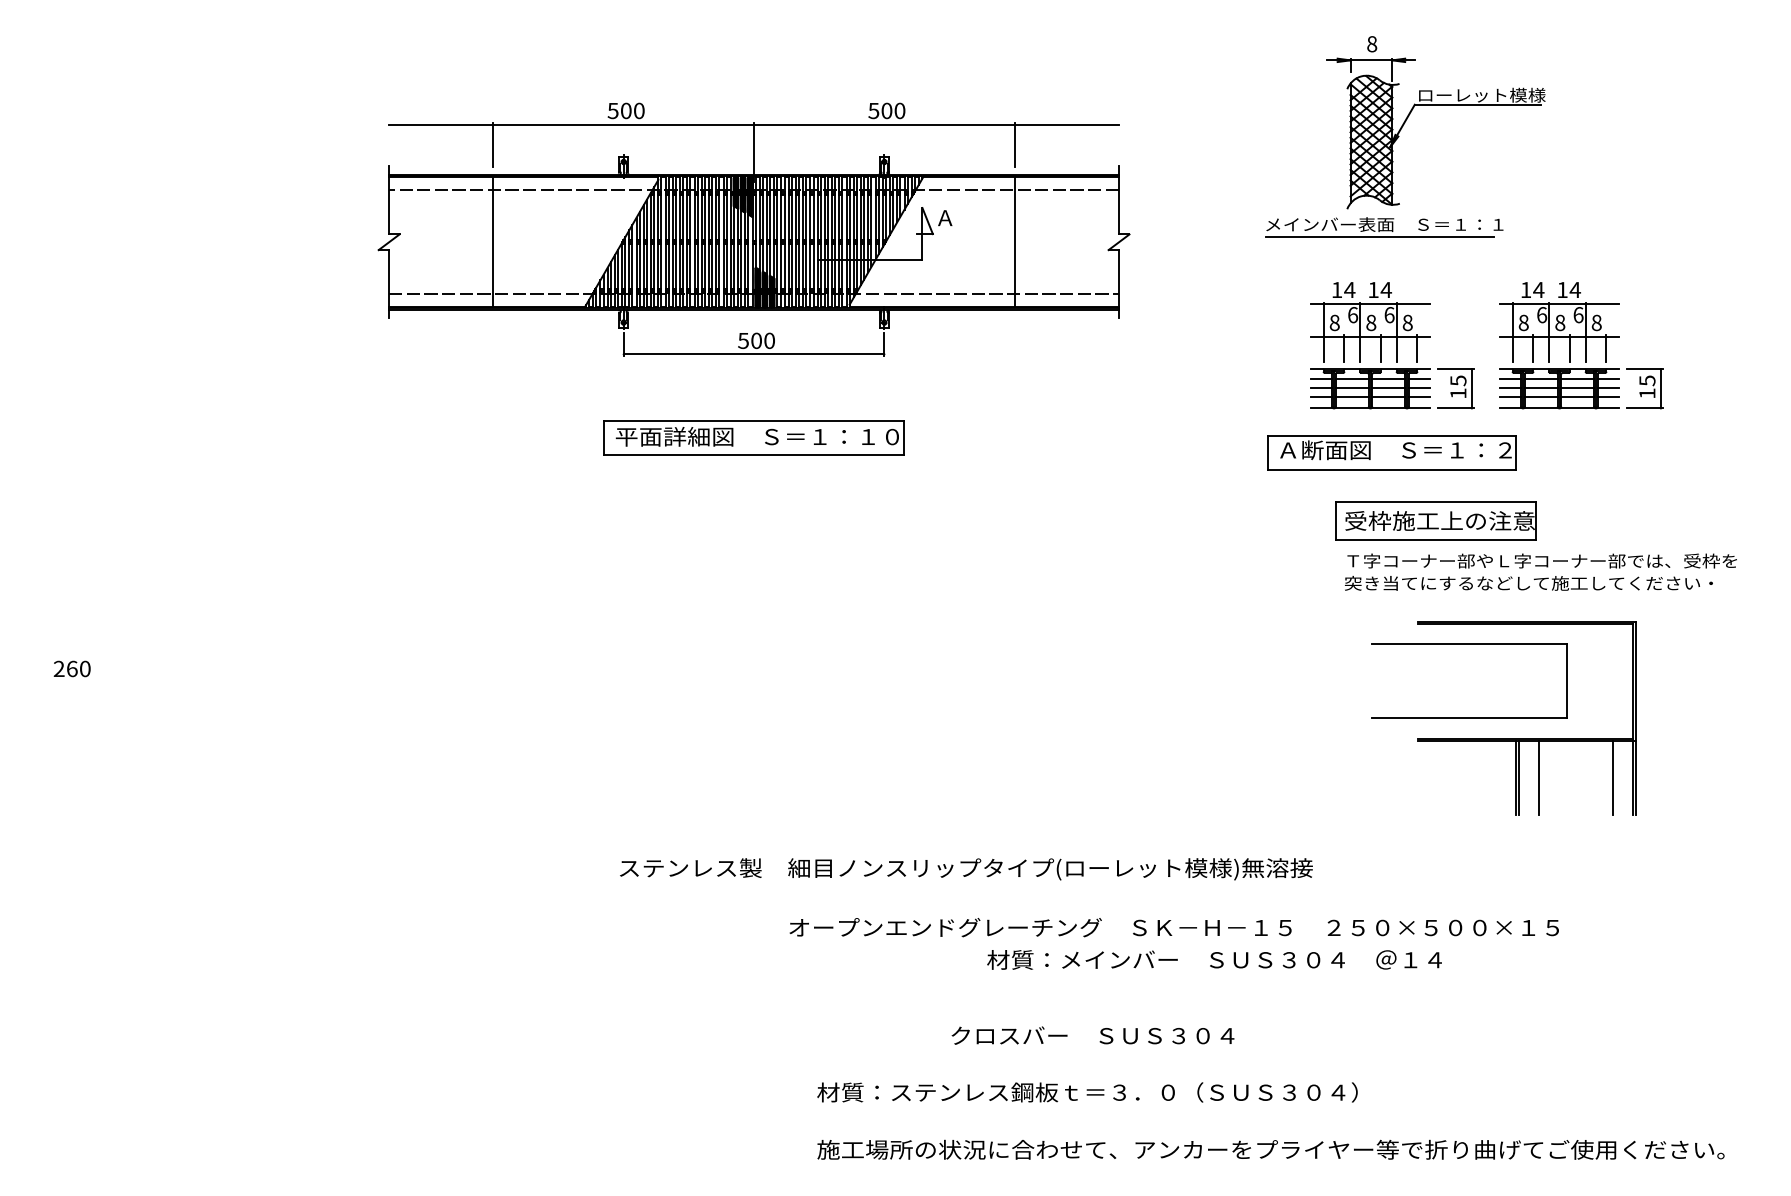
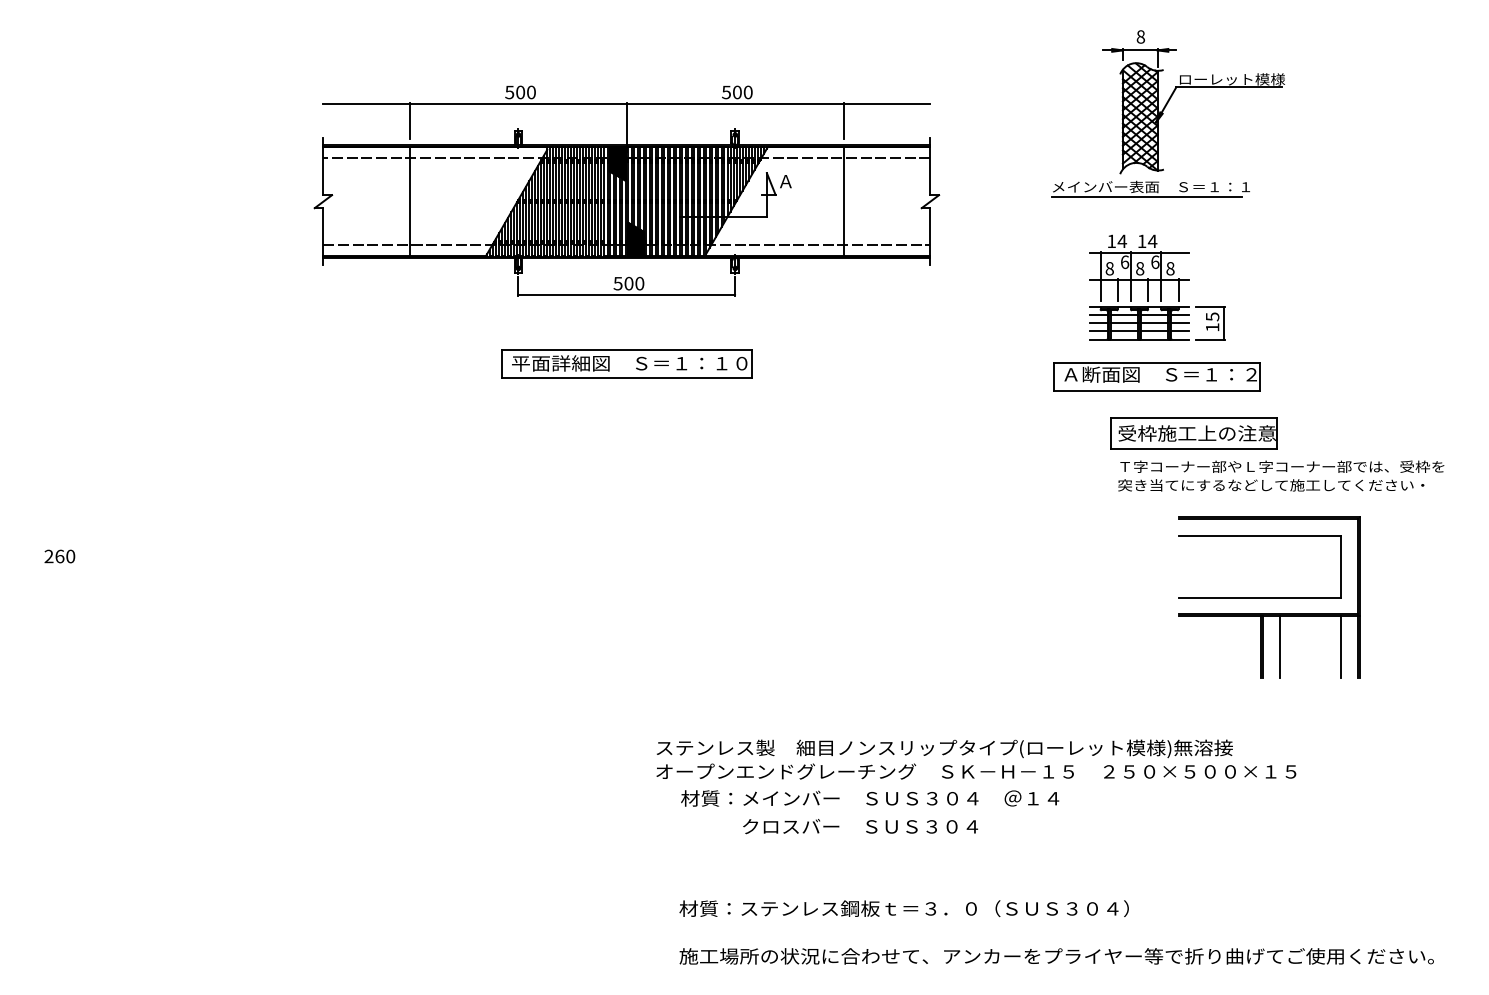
part: (1581, 345) -> (1314, 287), removed
part: (1469, 644) -> (1260, 536), moved
text: (966, 869) -> (944, 749), moved
text: (1214, 959) -> (870, 798), moved
text: (1092, 1035) -> (860, 826), moved

